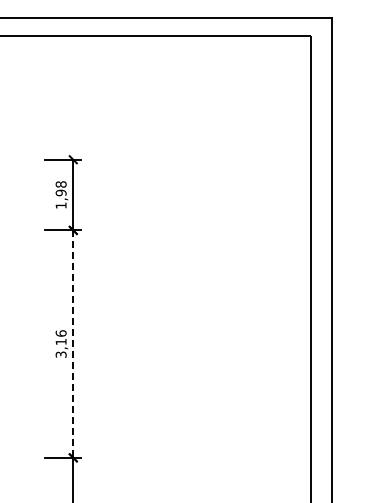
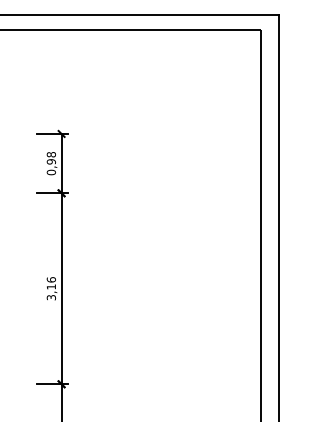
text: (60, 205) -> (50, 172), 1,98 -> 0,98
line: (73, 344) -> (61, 289), dashed -> solid

